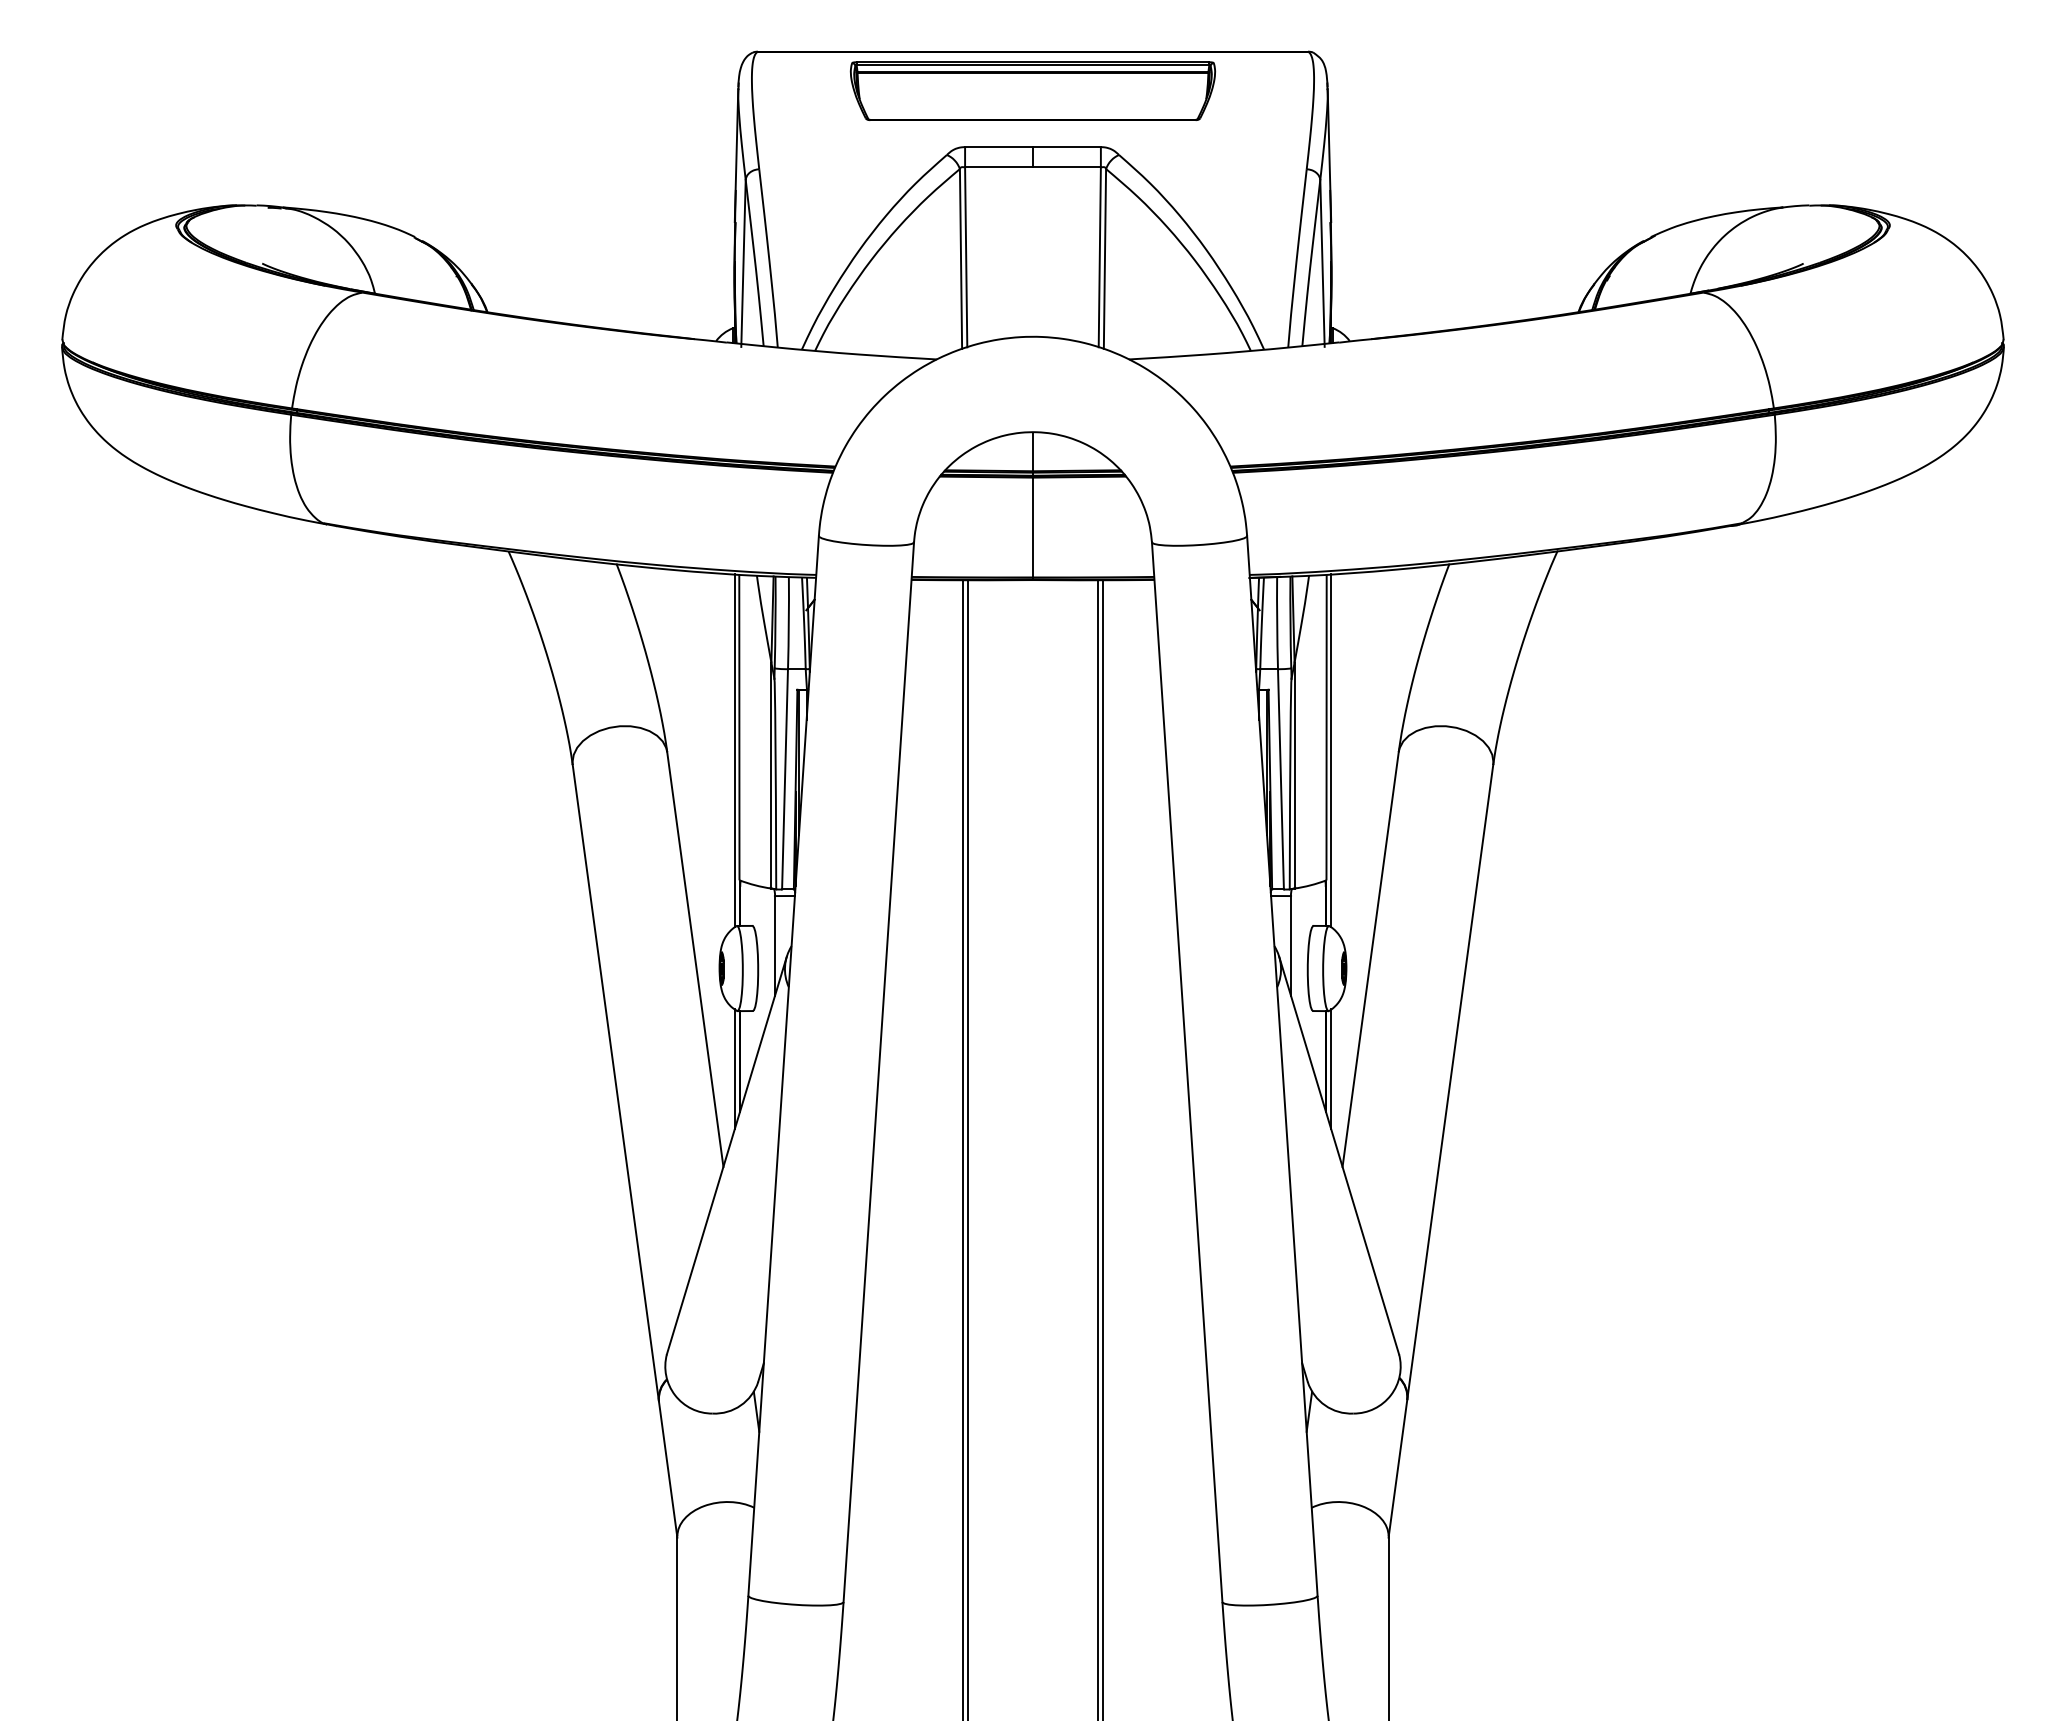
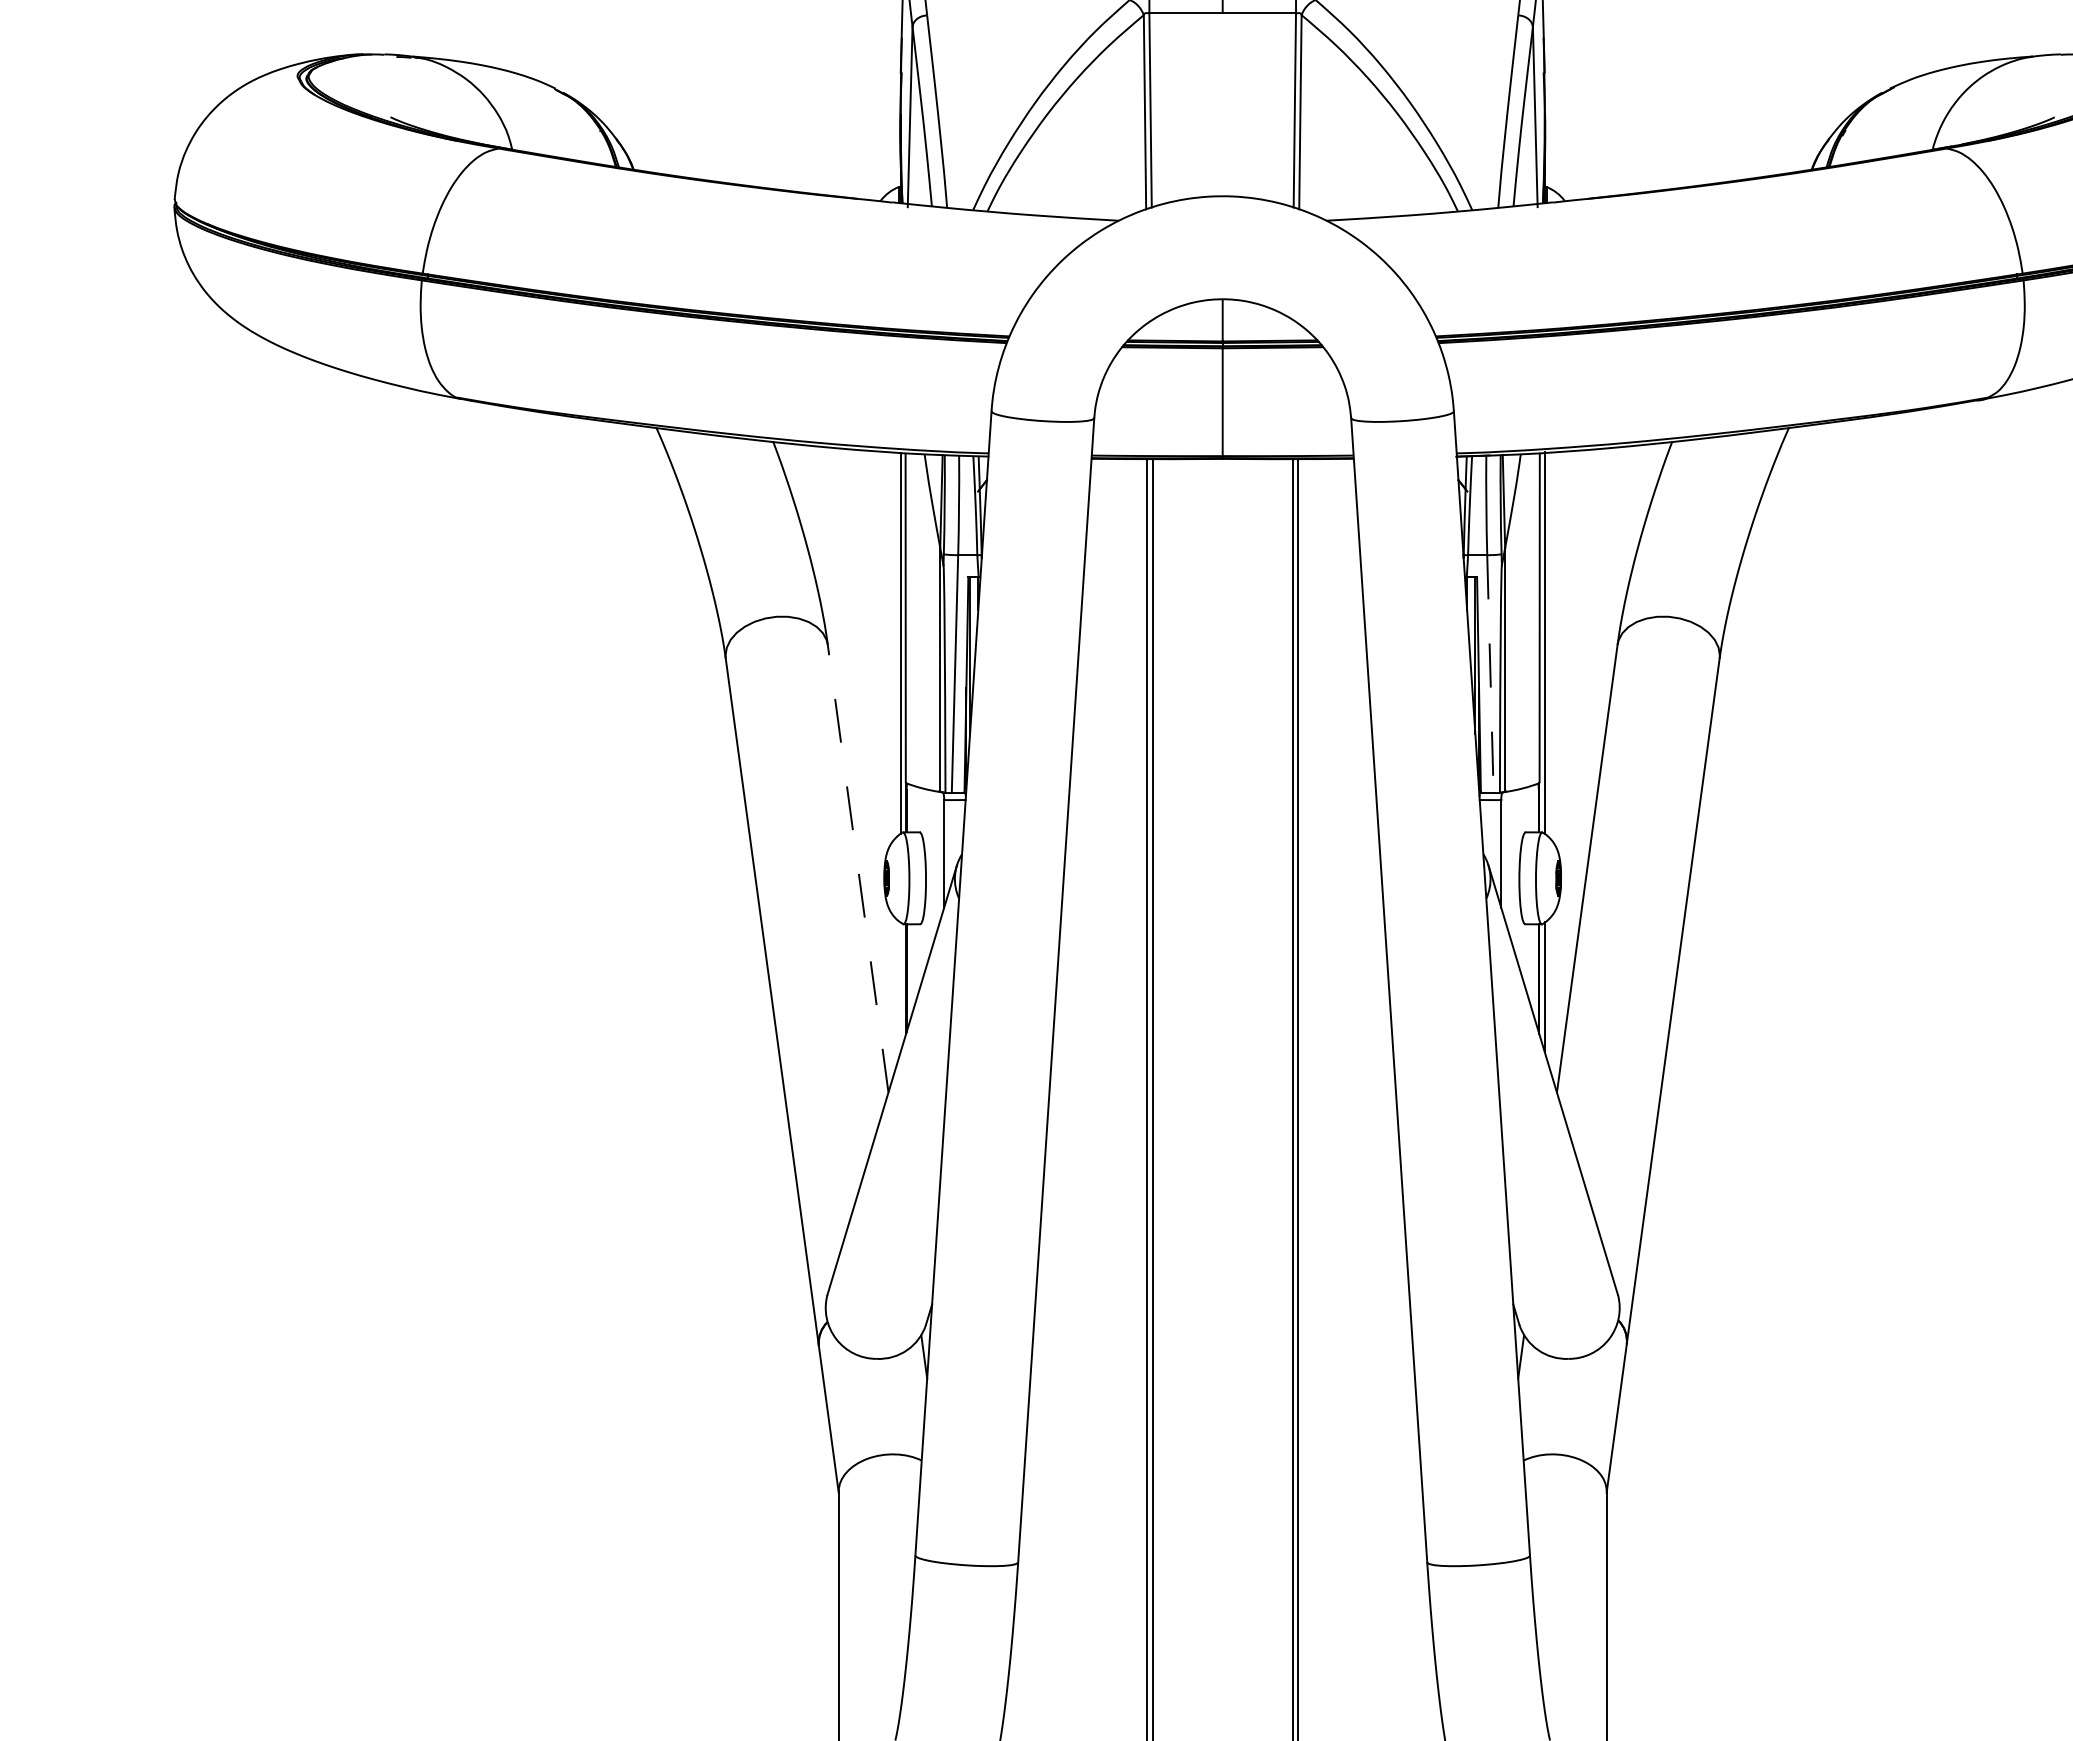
line: (1280, 779) -> (1489, 674), solid -> dashed
line: (695, 959) -> (858, 868), solid -> dashed
line: (734, 1069) -> (900, 987), removed

